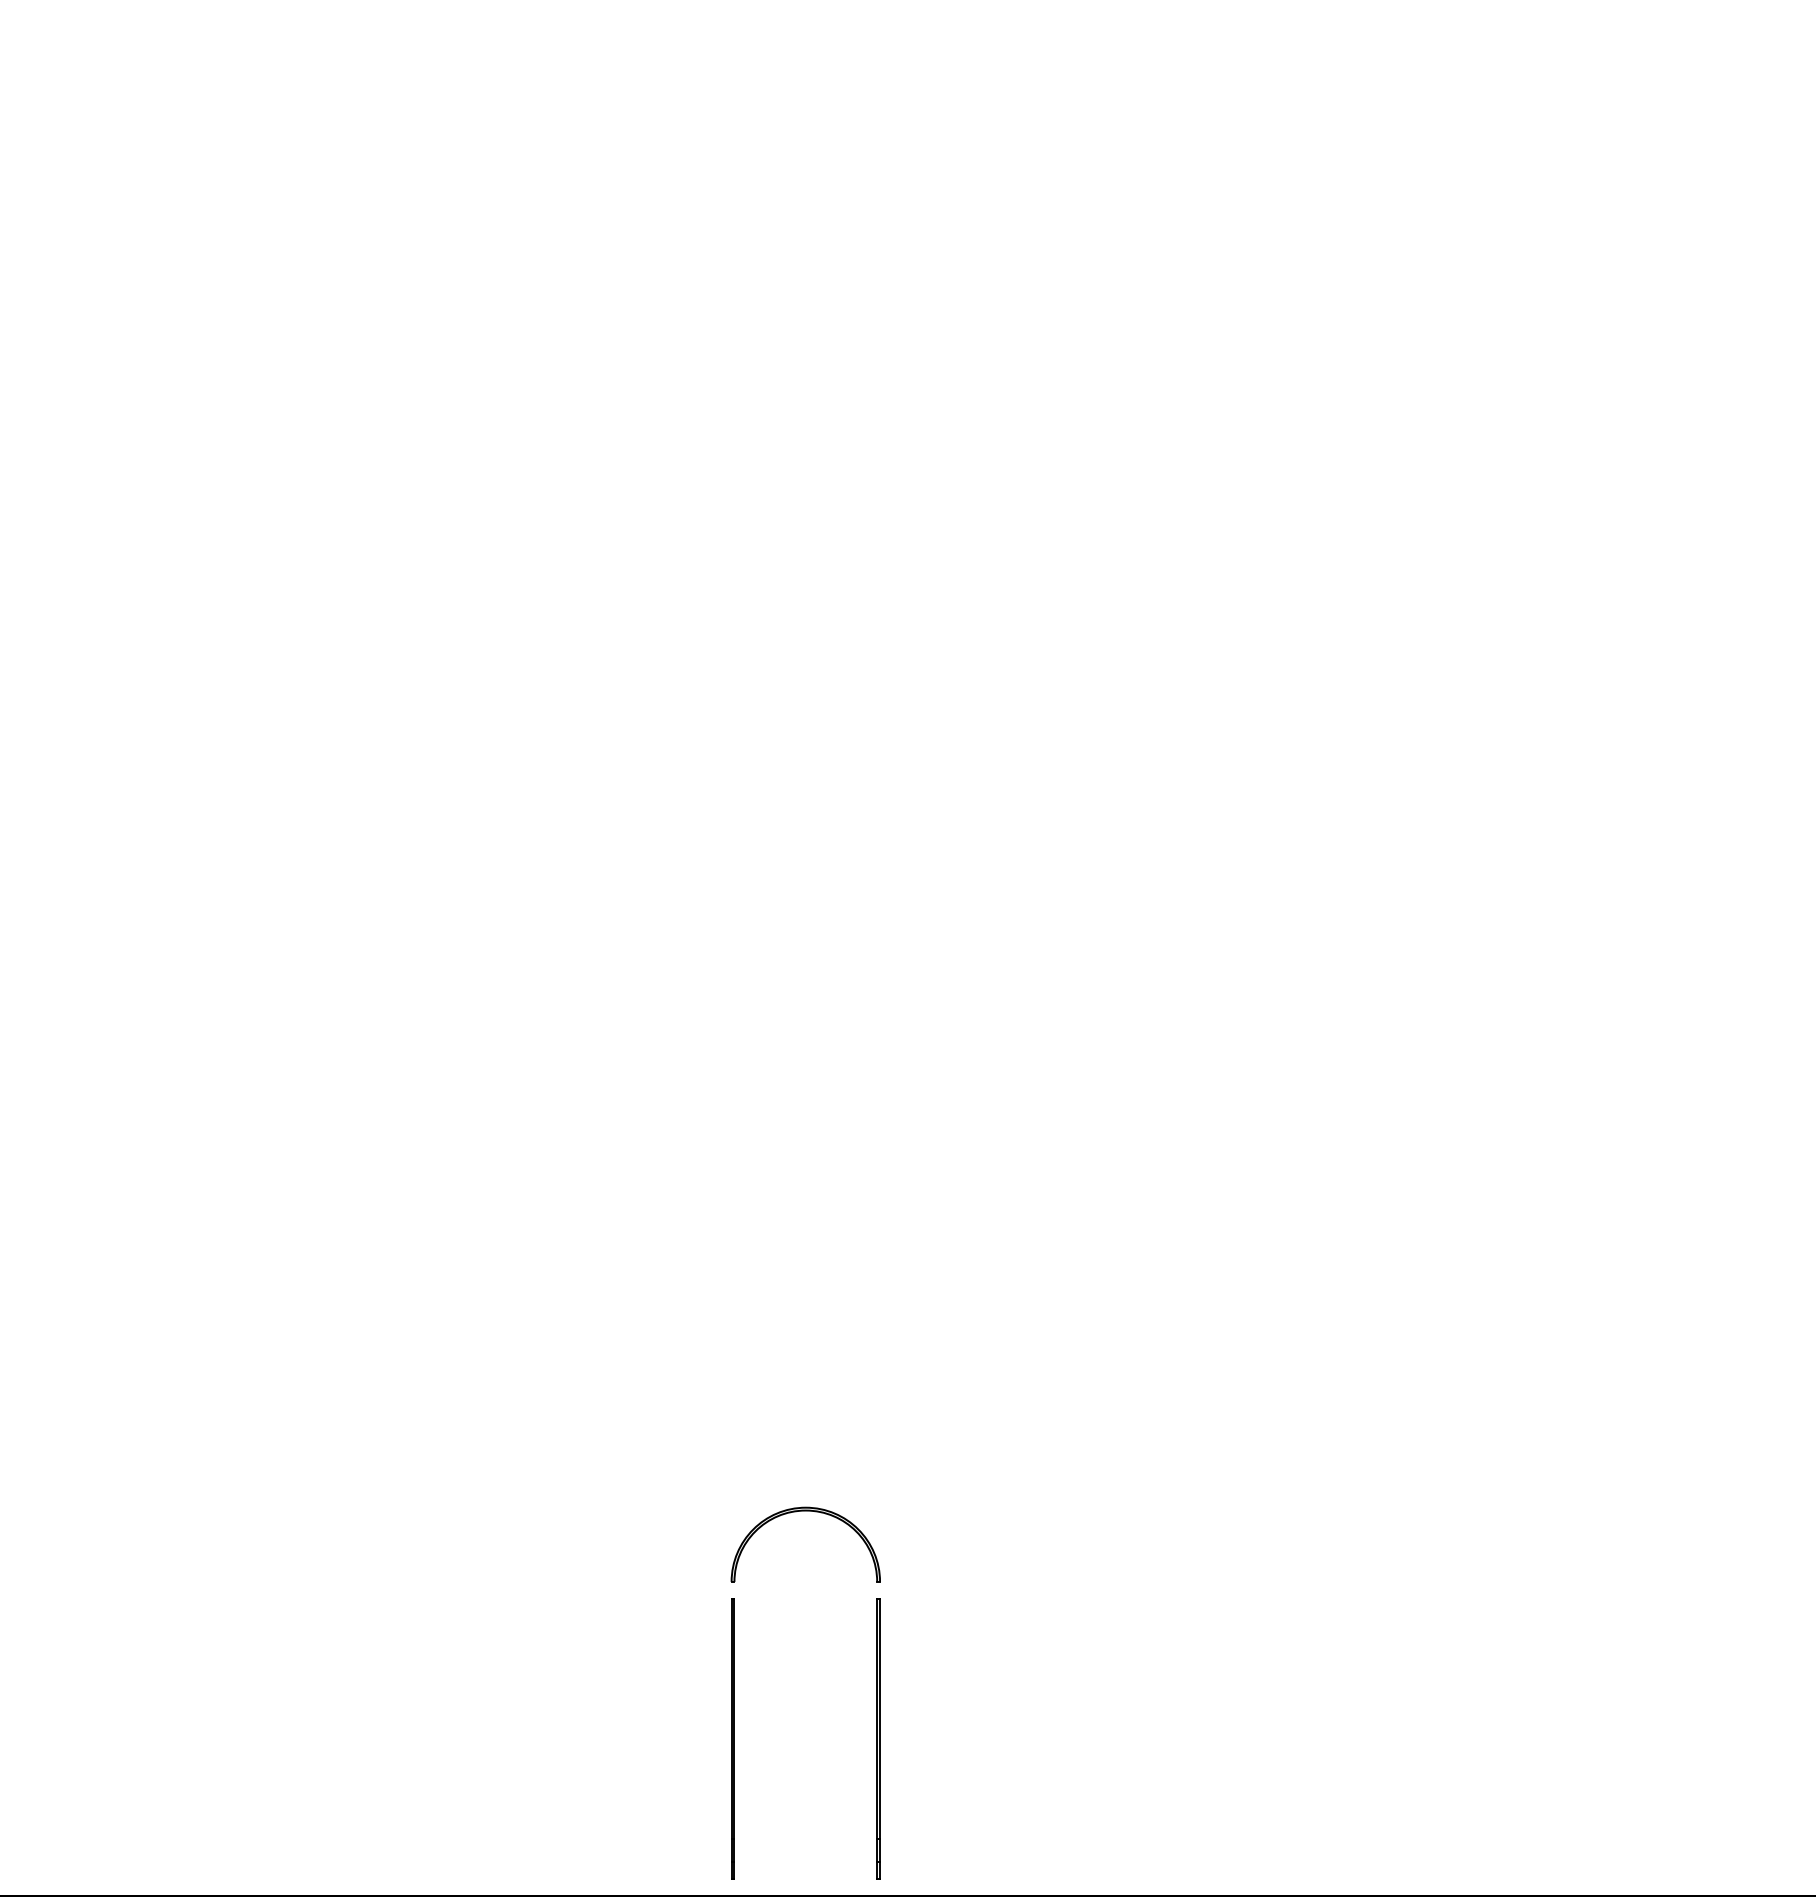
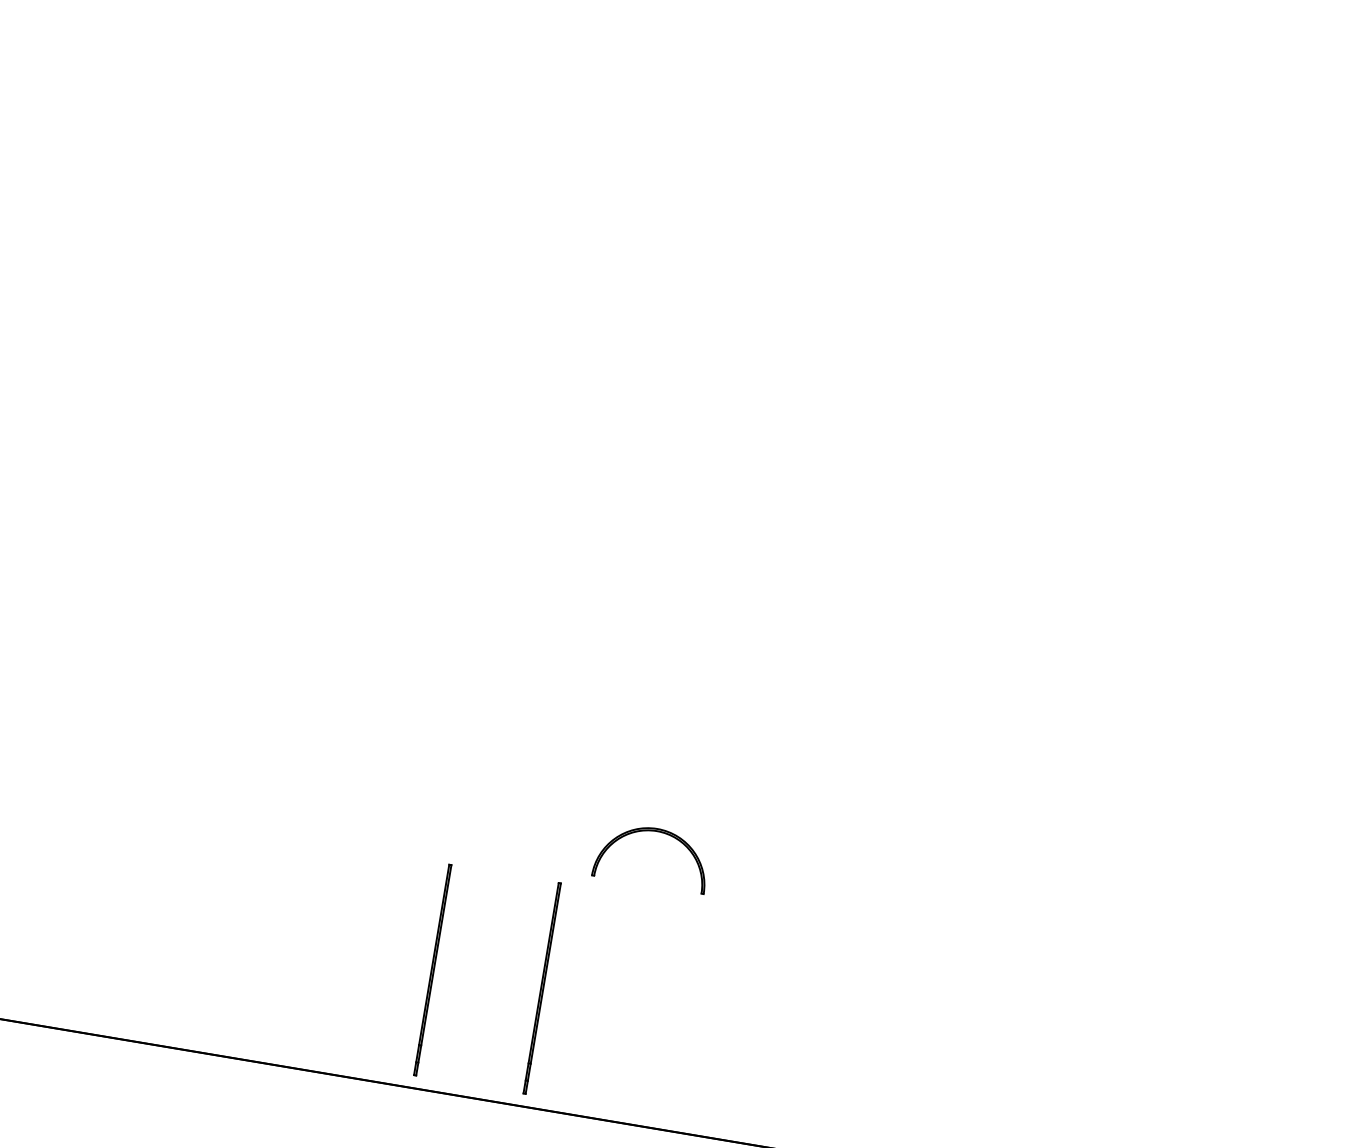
part: (805, 1511) -> (656, 831), moved

